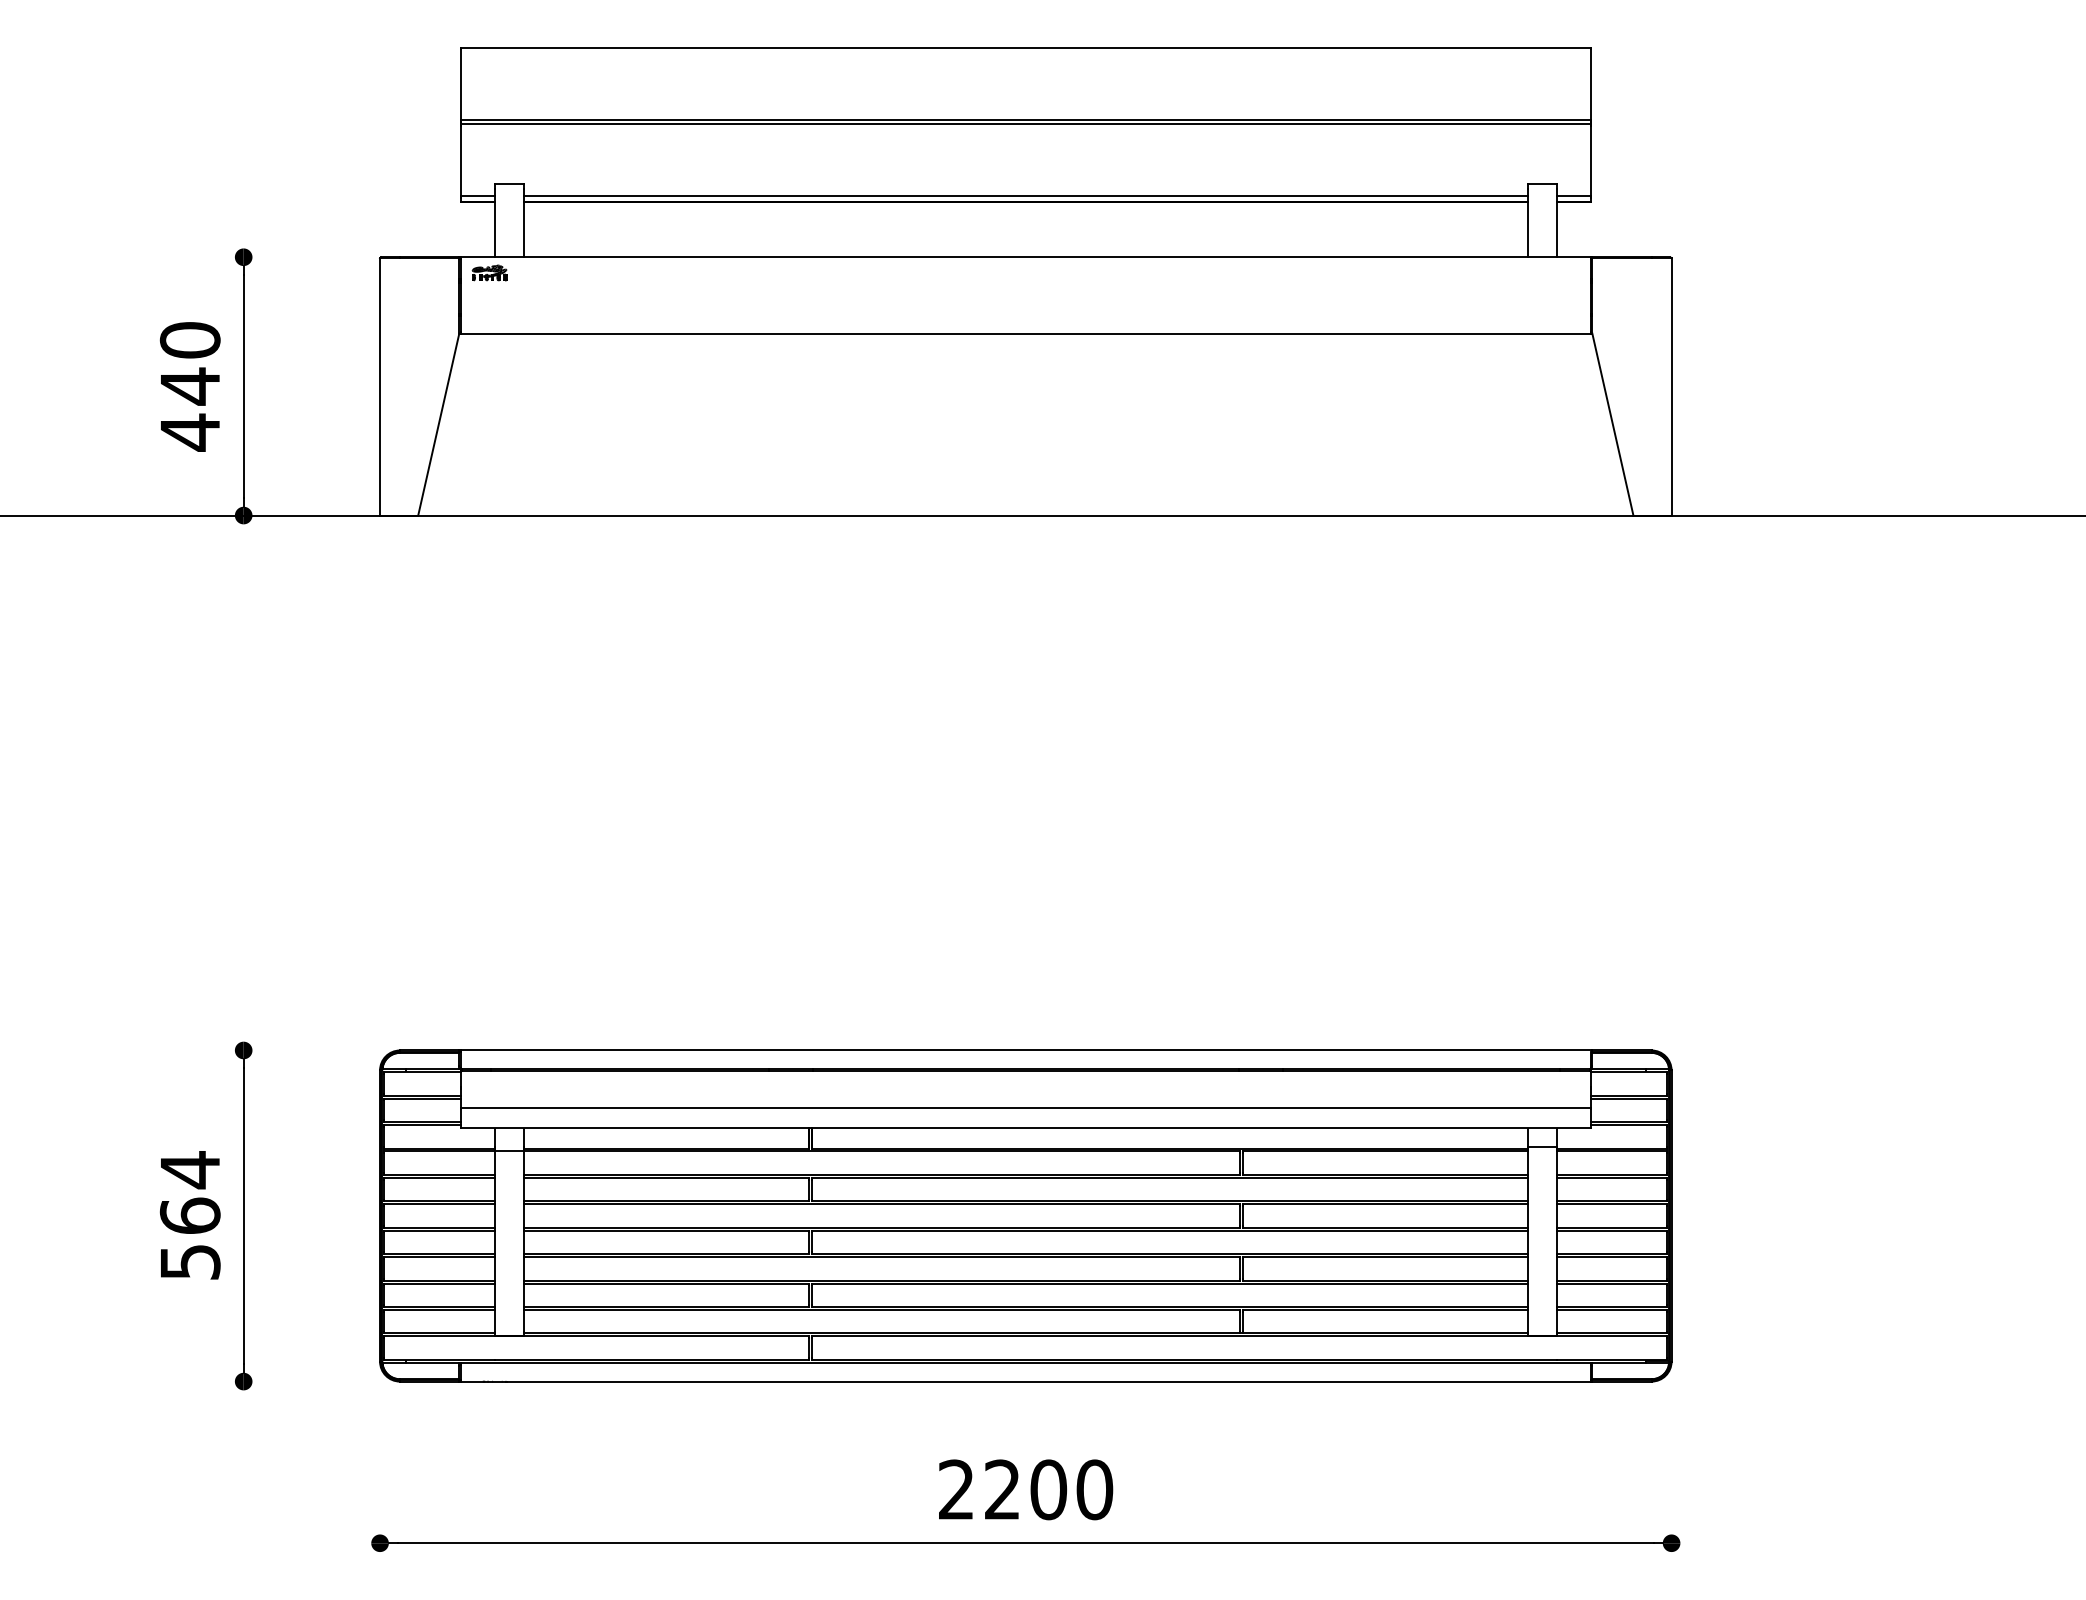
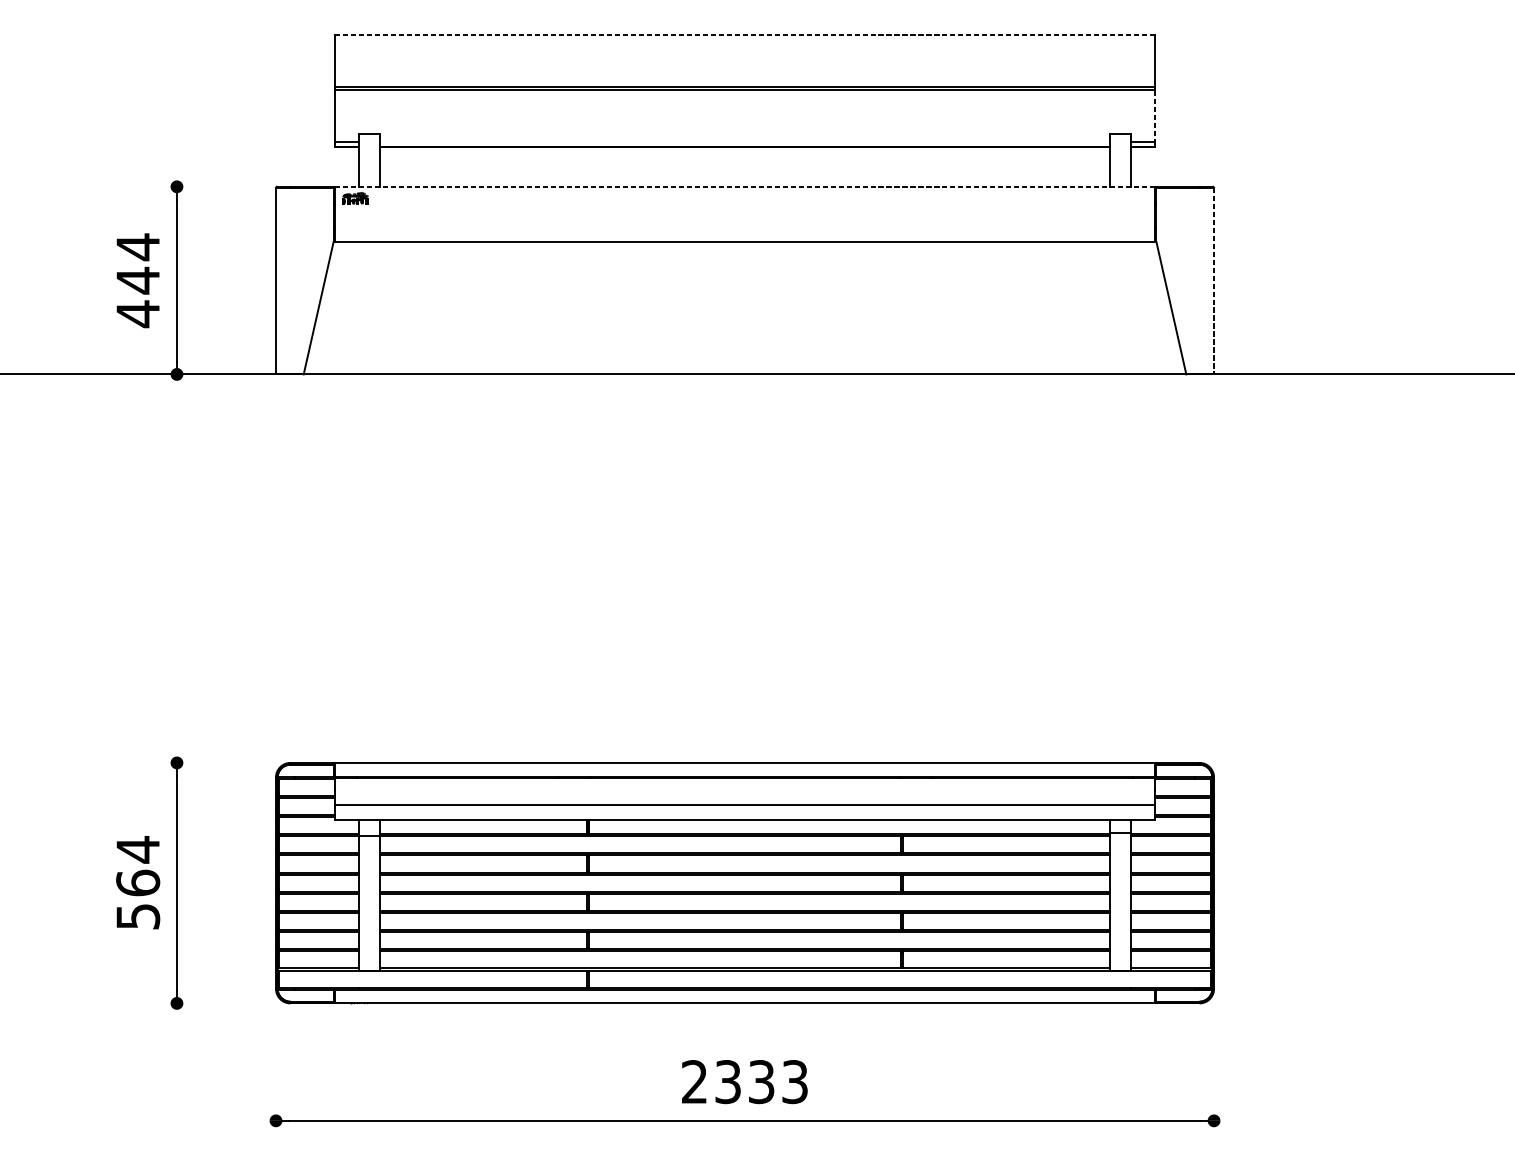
line: (1025, 47) -> (744, 34), solid -> dashed
line: (1590, 161) -> (1155, 117), solid -> dashed
line: (1025, 196) -> (744, 142), removed
line: (1025, 257) -> (744, 186), solid -> dashed
text: (189, 340) -> (137, 247), 440 -> 444
line: (1671, 387) -> (1213, 281), solid -> dashed
text: (1049, 1489) -> (762, 1081), 2200 -> 2333

